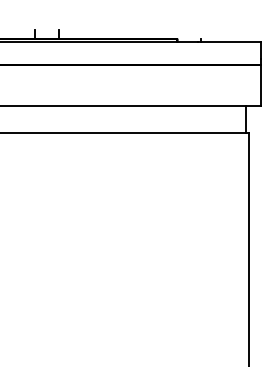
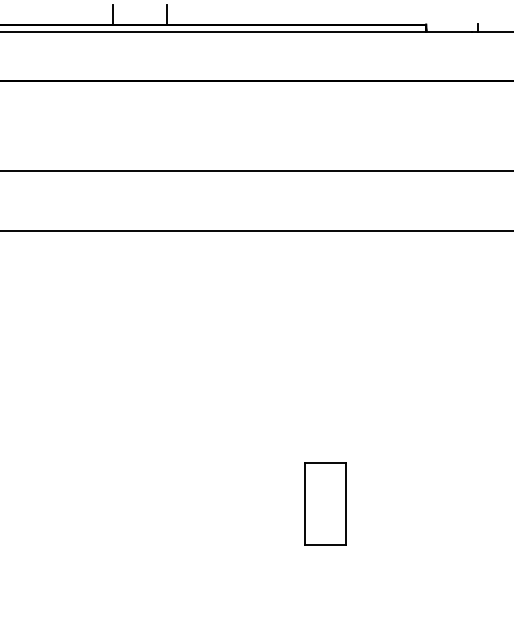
part: (131, 257) -> (325, 504), added

